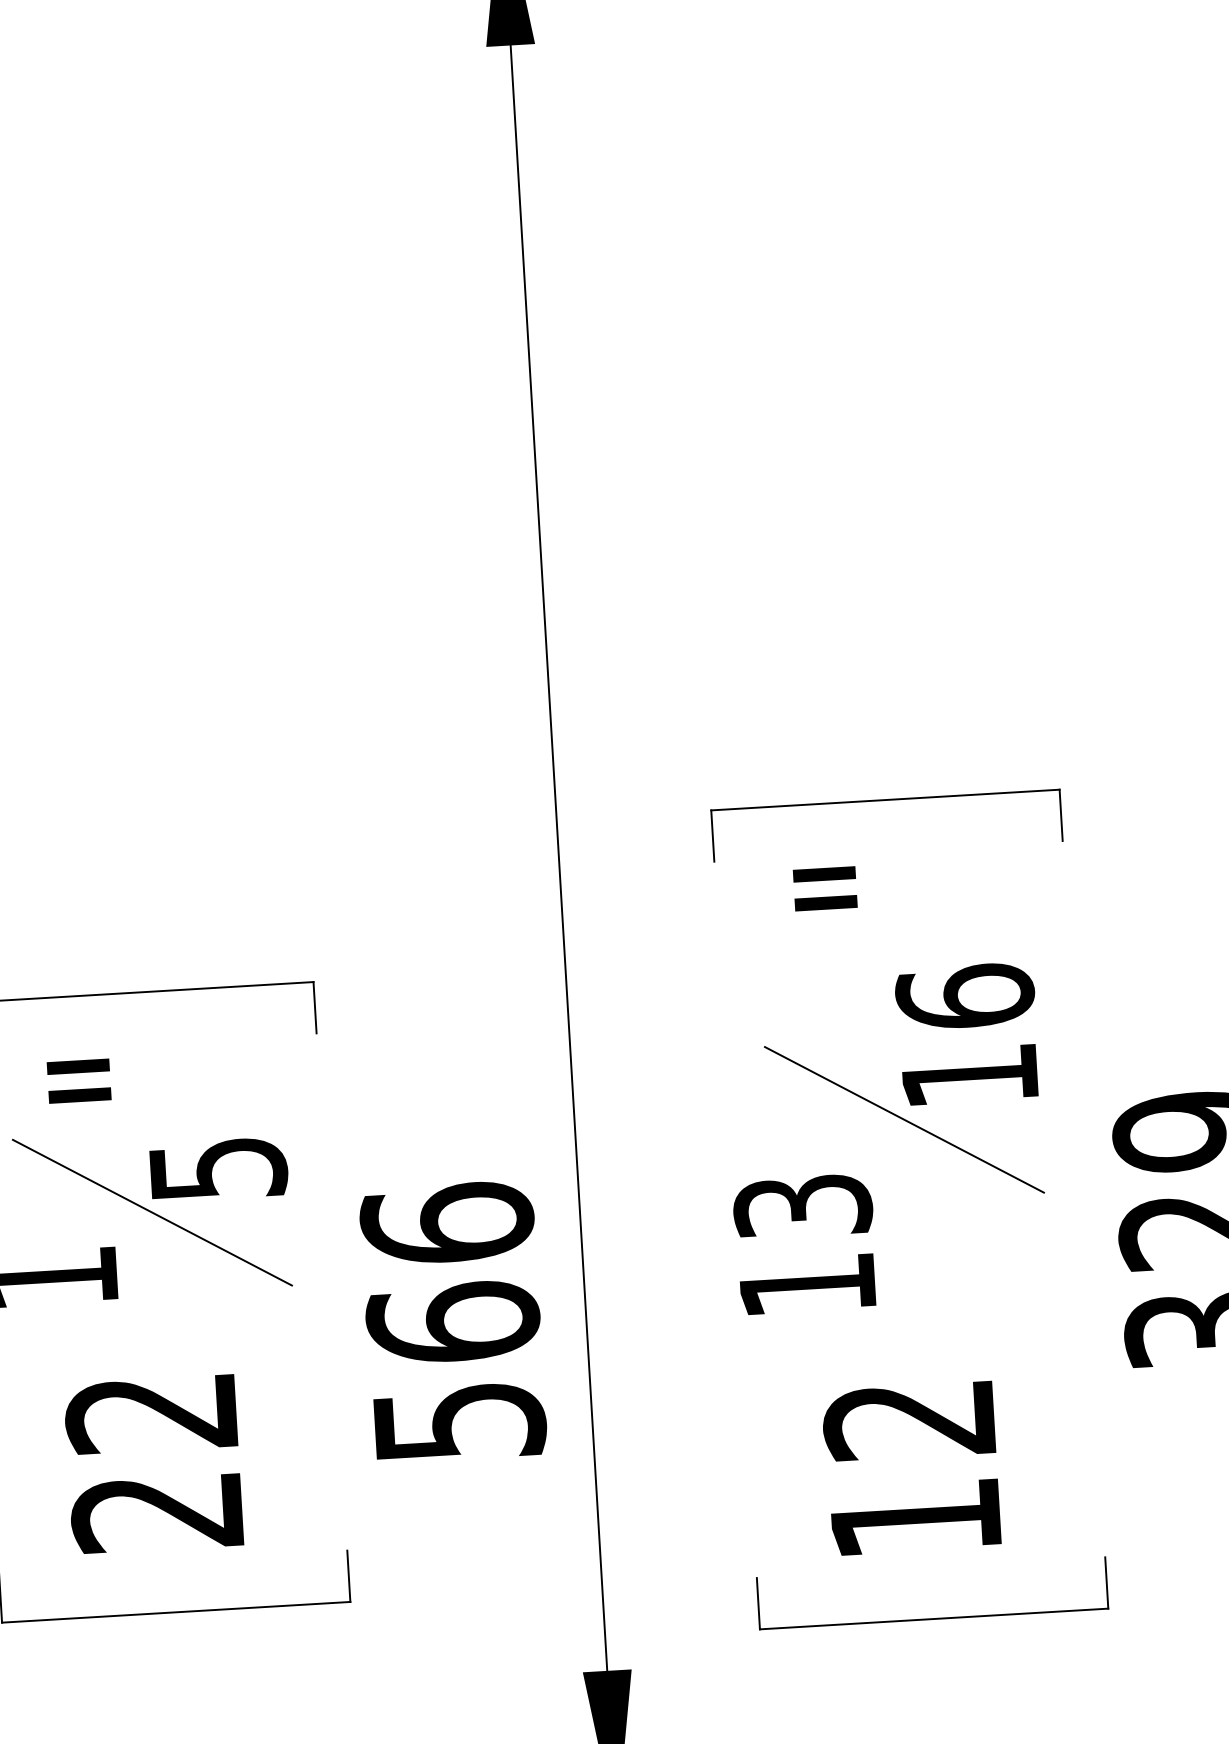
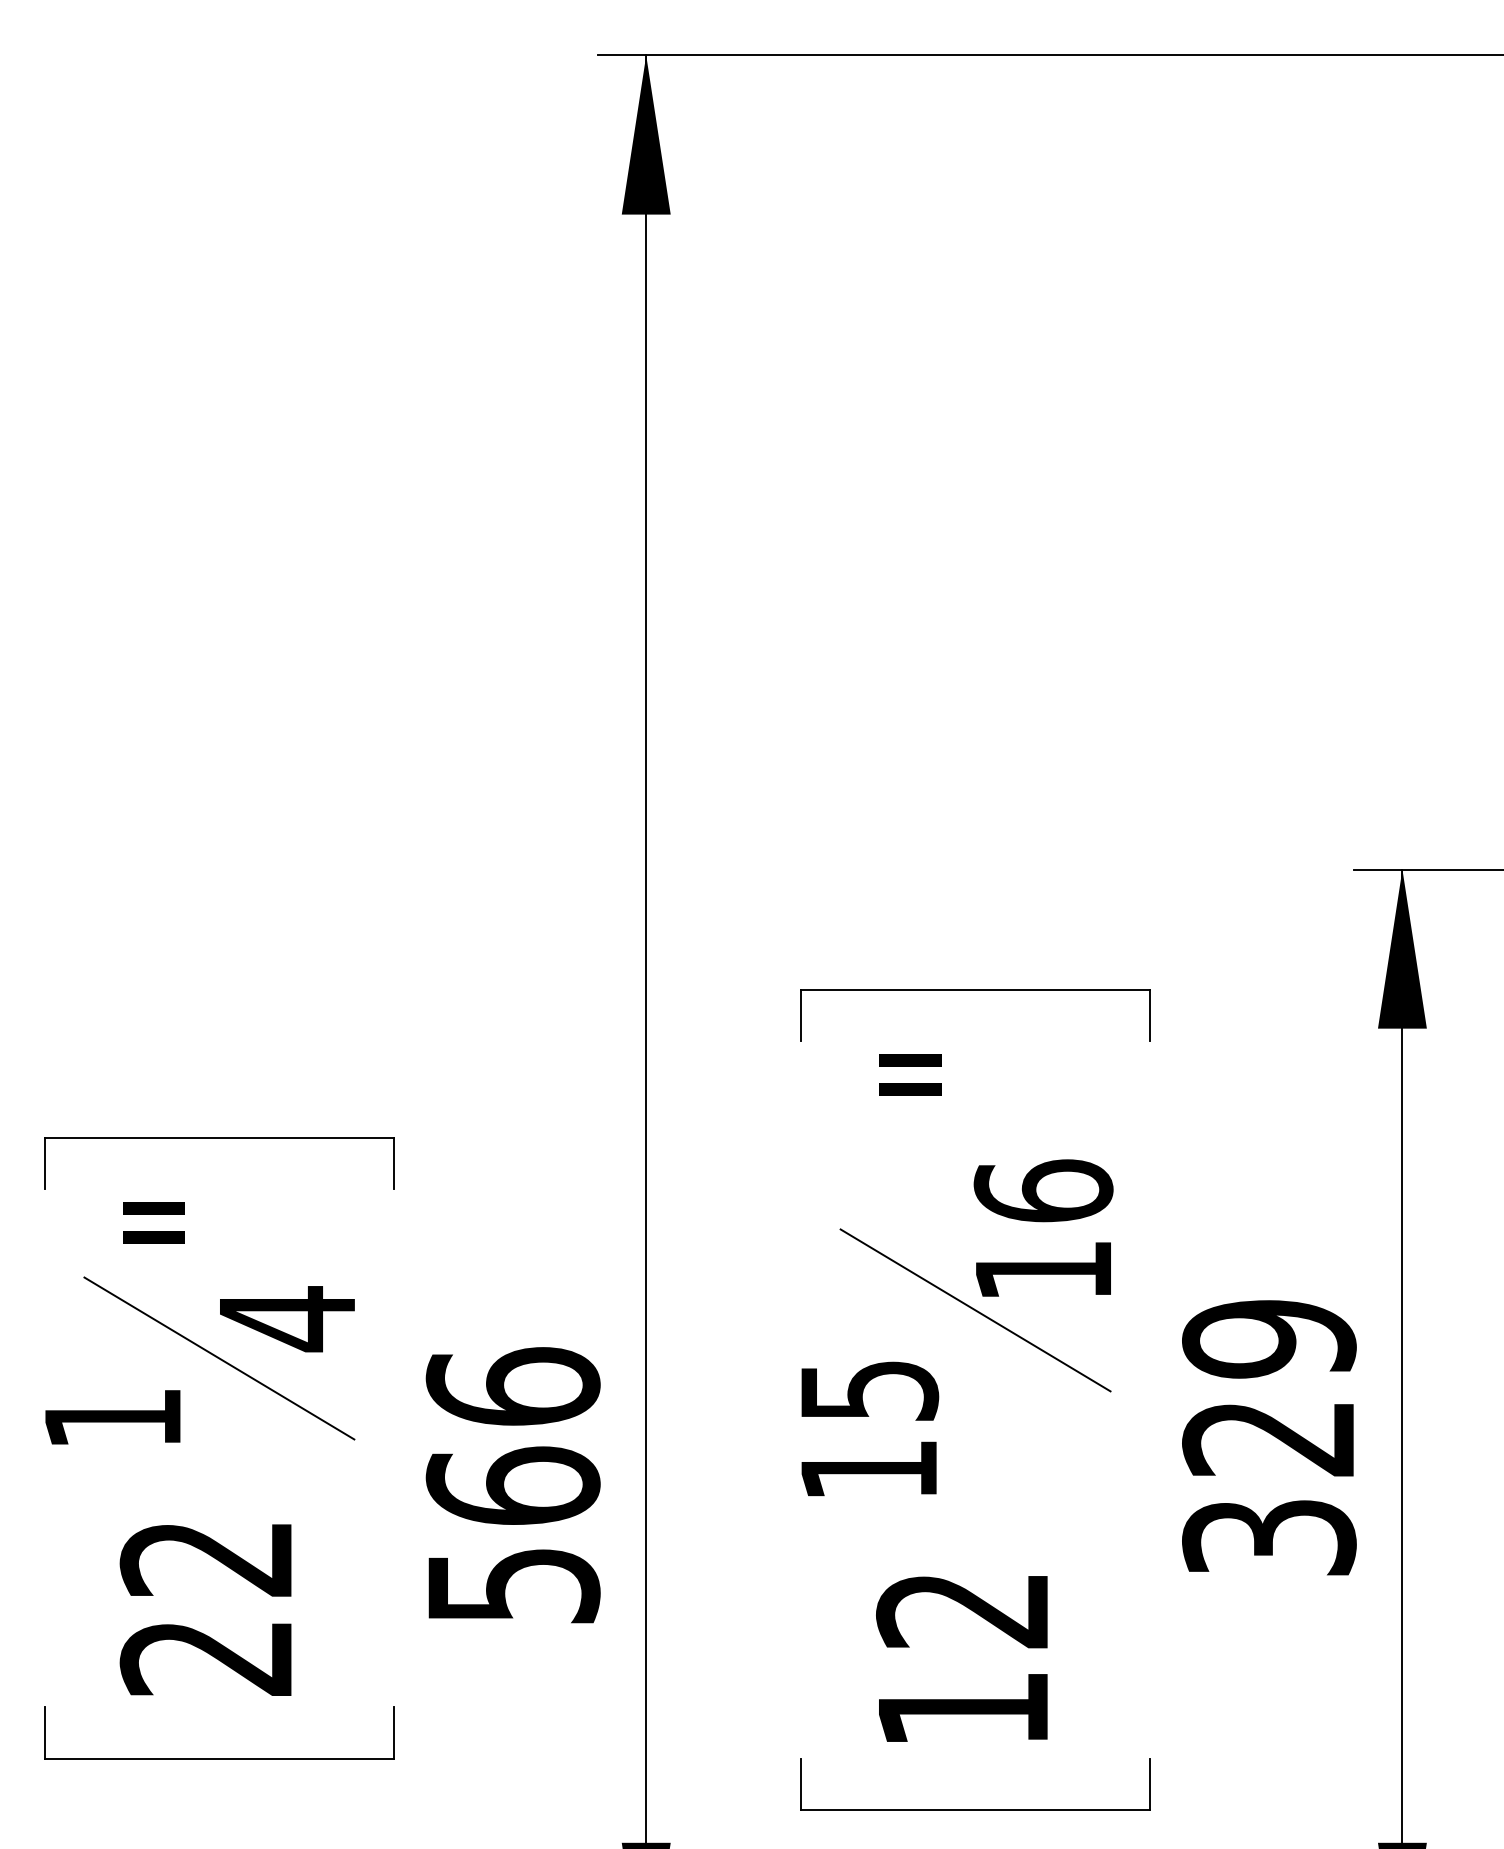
text: (219, 1169) -> (288, 1319), 5 -> 4
text: (802, 1206) -> (868, 1390), 13 -> 15

